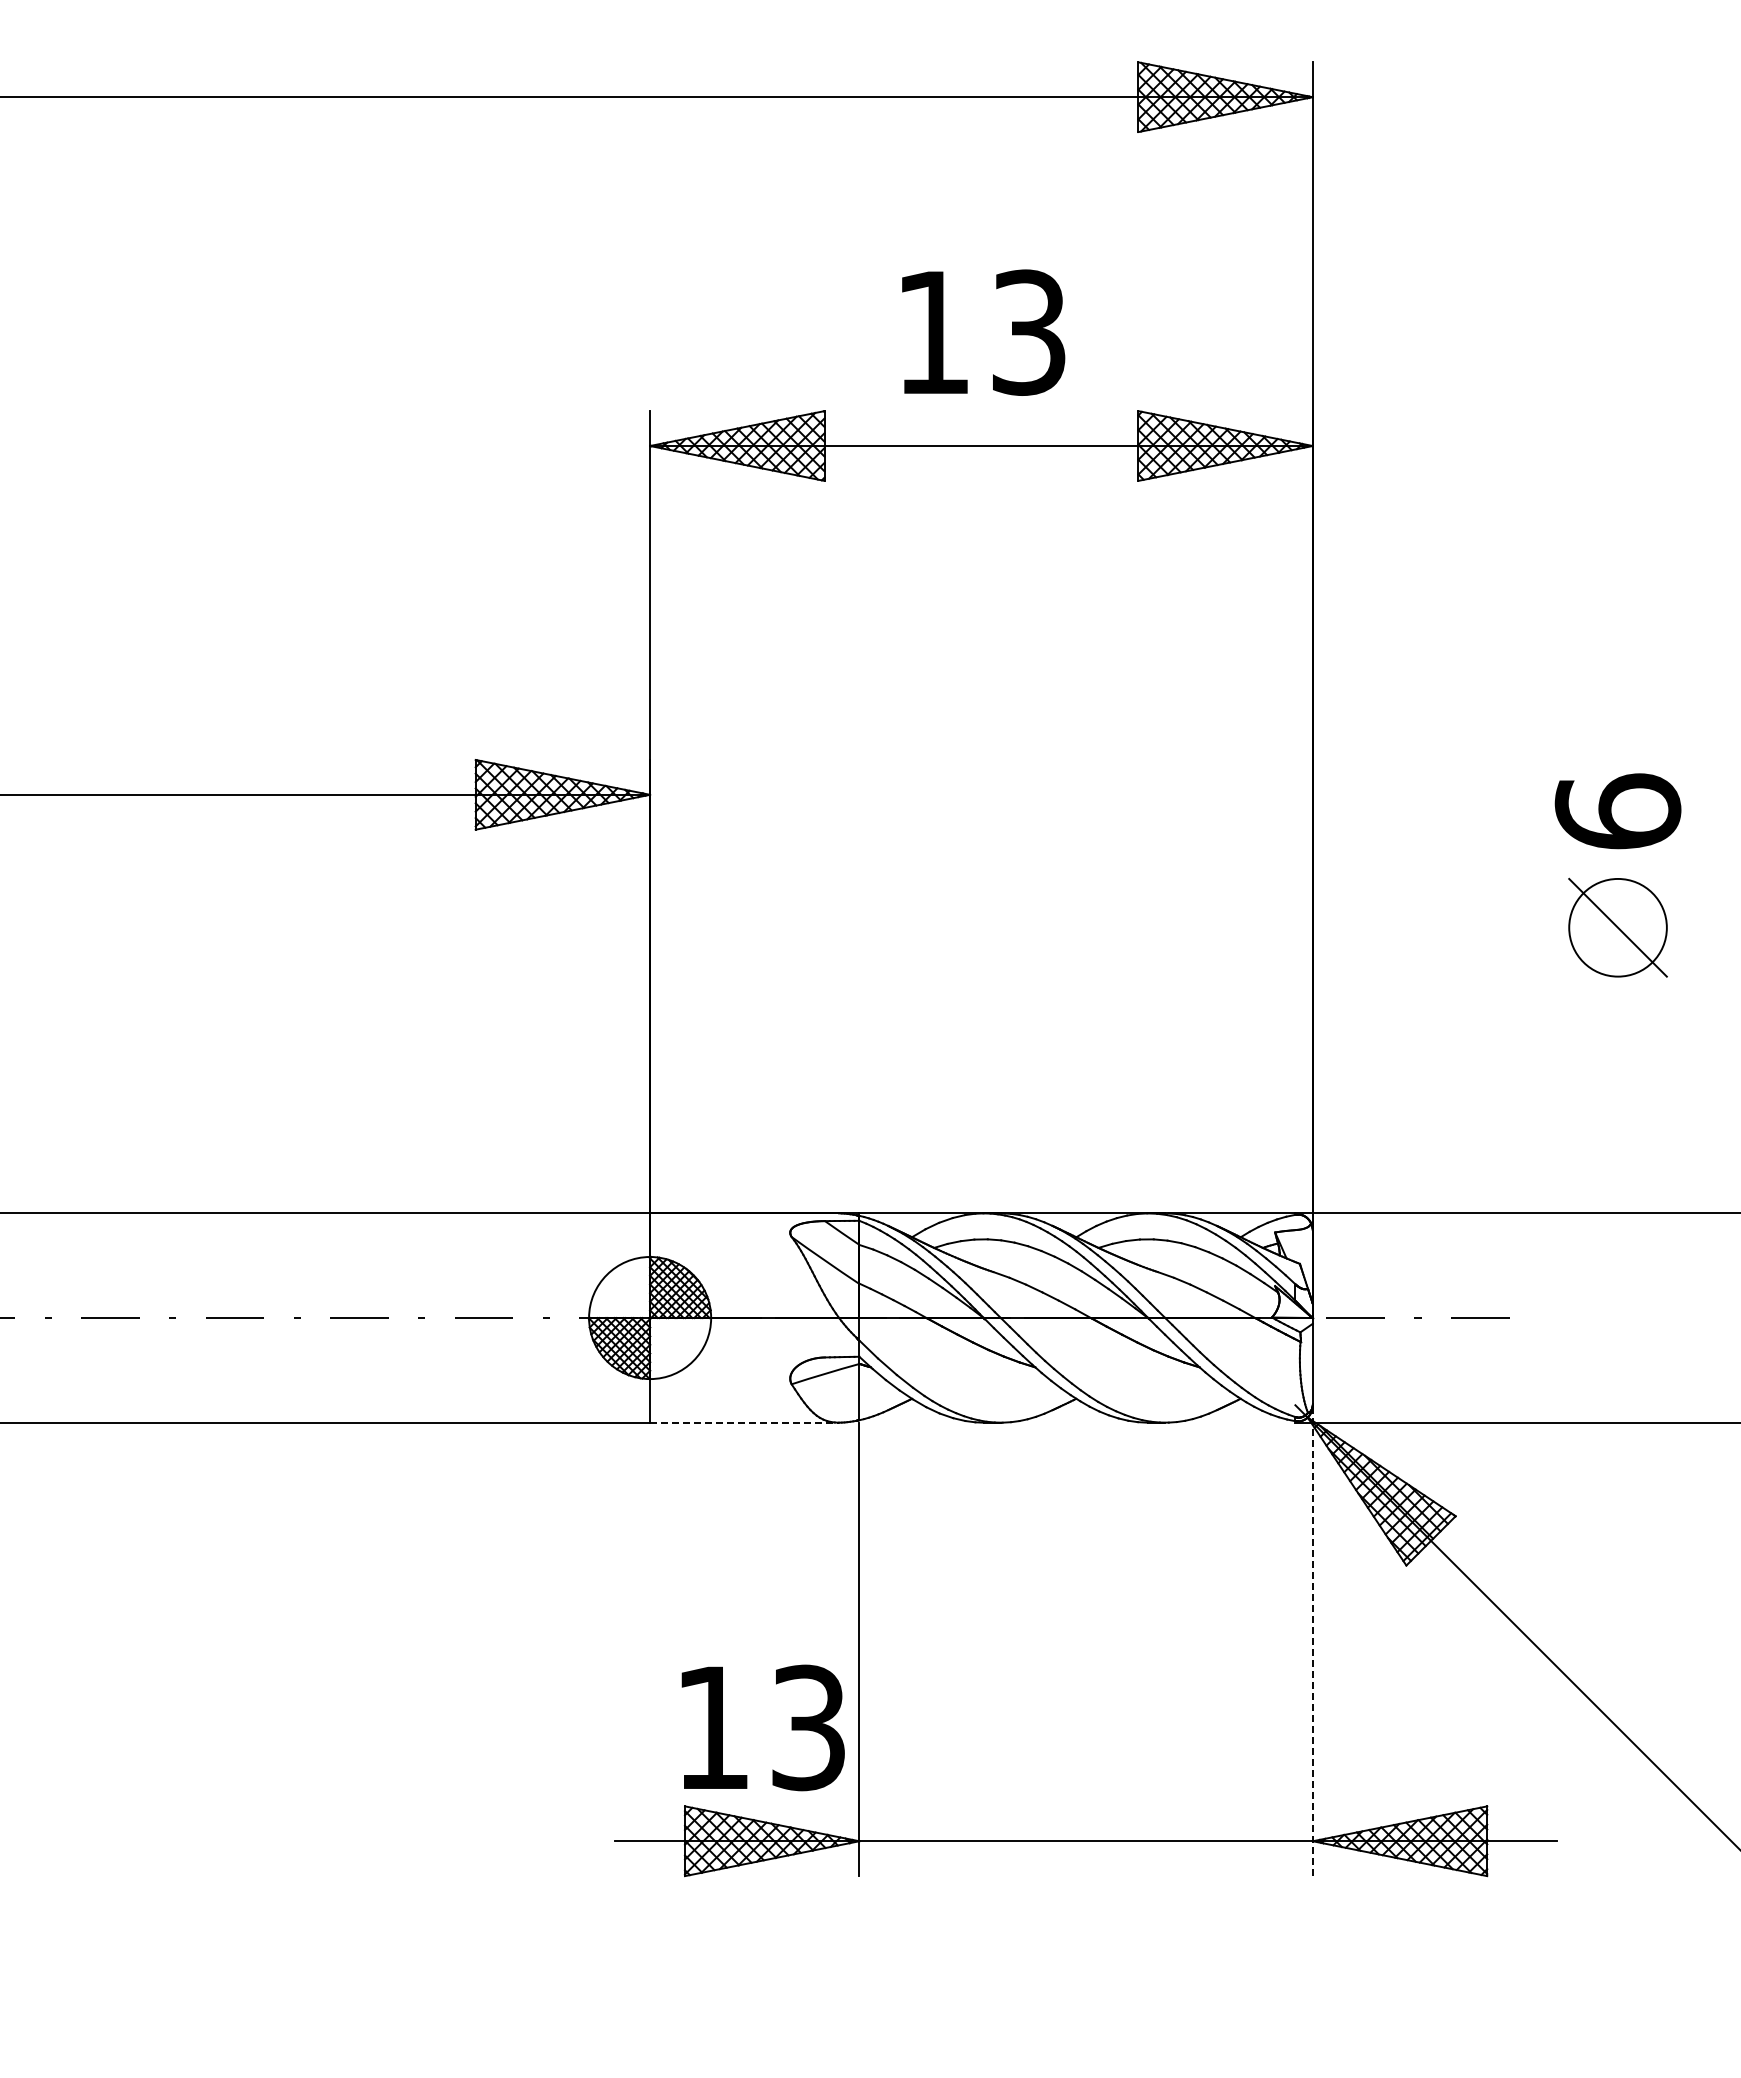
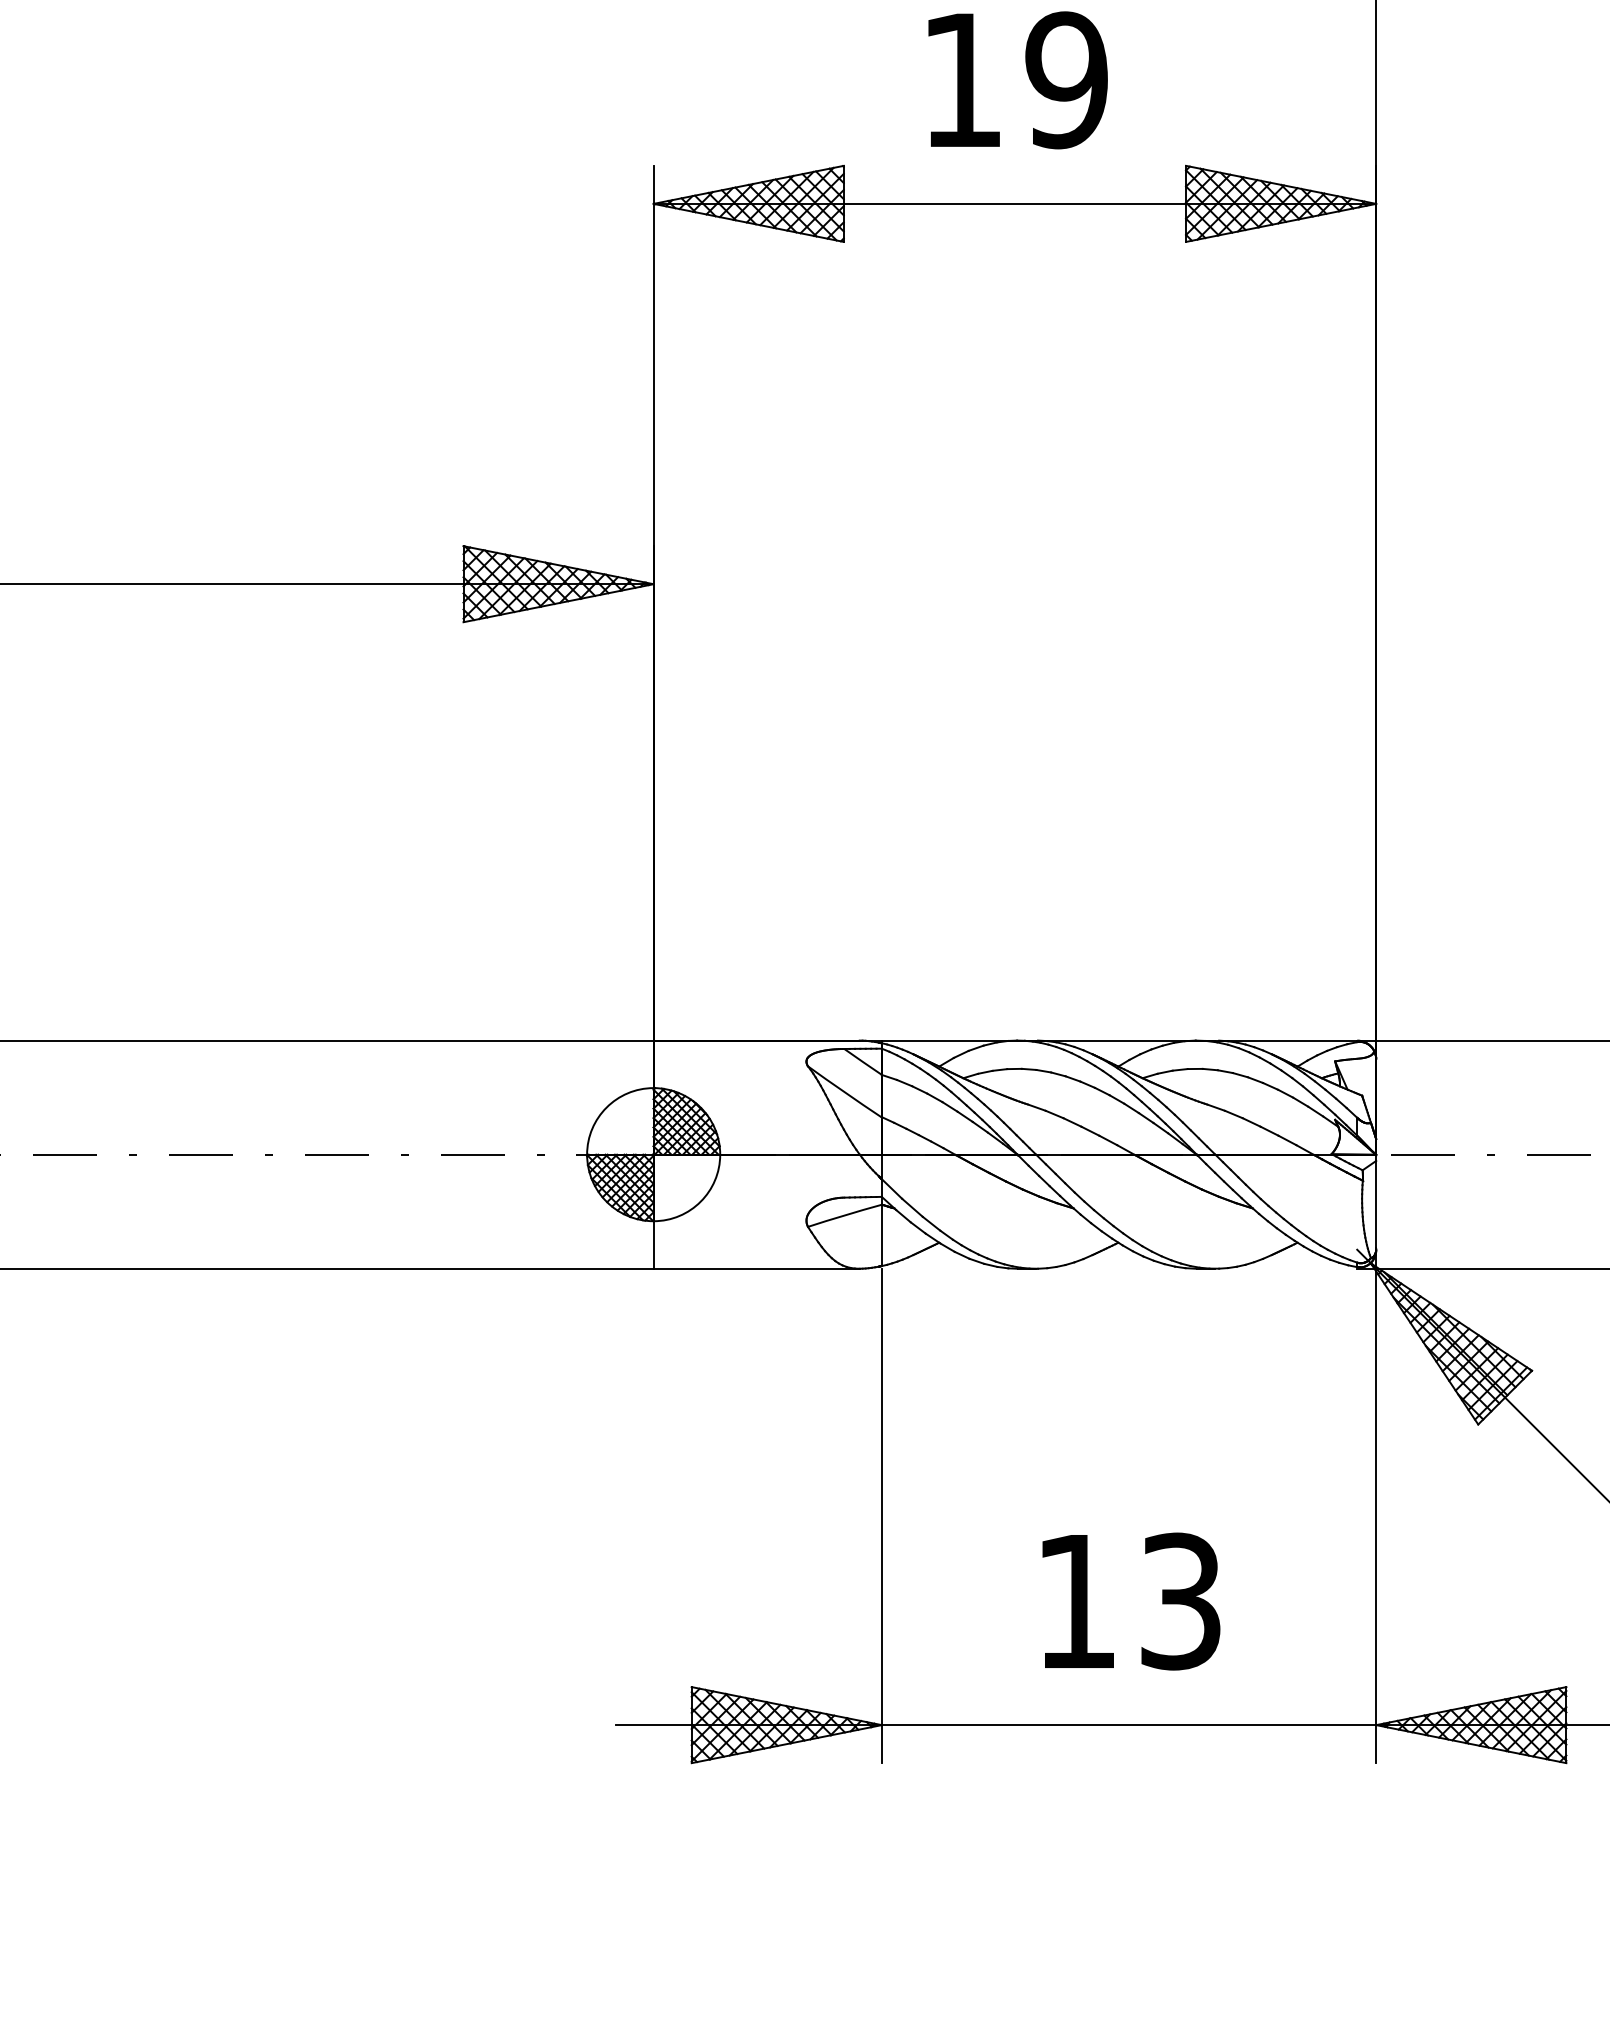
text: (1028, 332) -> (1066, 80), 13 -> 19
line: (744, 1422) -> (756, 1268), dashed -> solid
line: (1312, 1640) -> (1375, 1506), dashed -> solid
text: (762, 1727) -> (1130, 1601), moved

